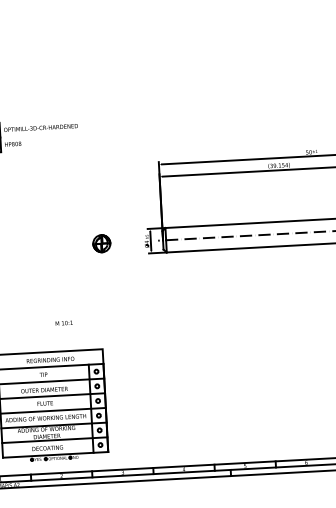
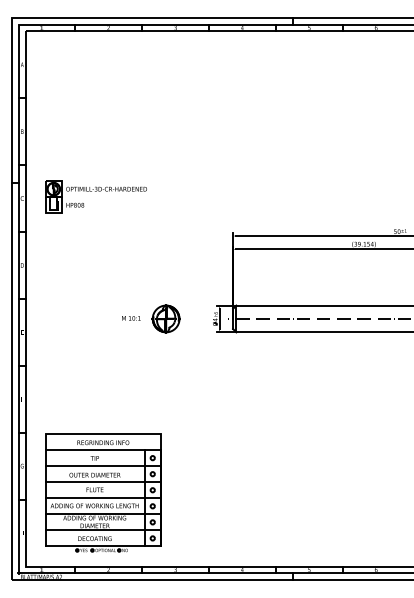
part: (101, 243) -> (165, 318), size x1.43
text: (64, 323) -> (131, 318), moved

